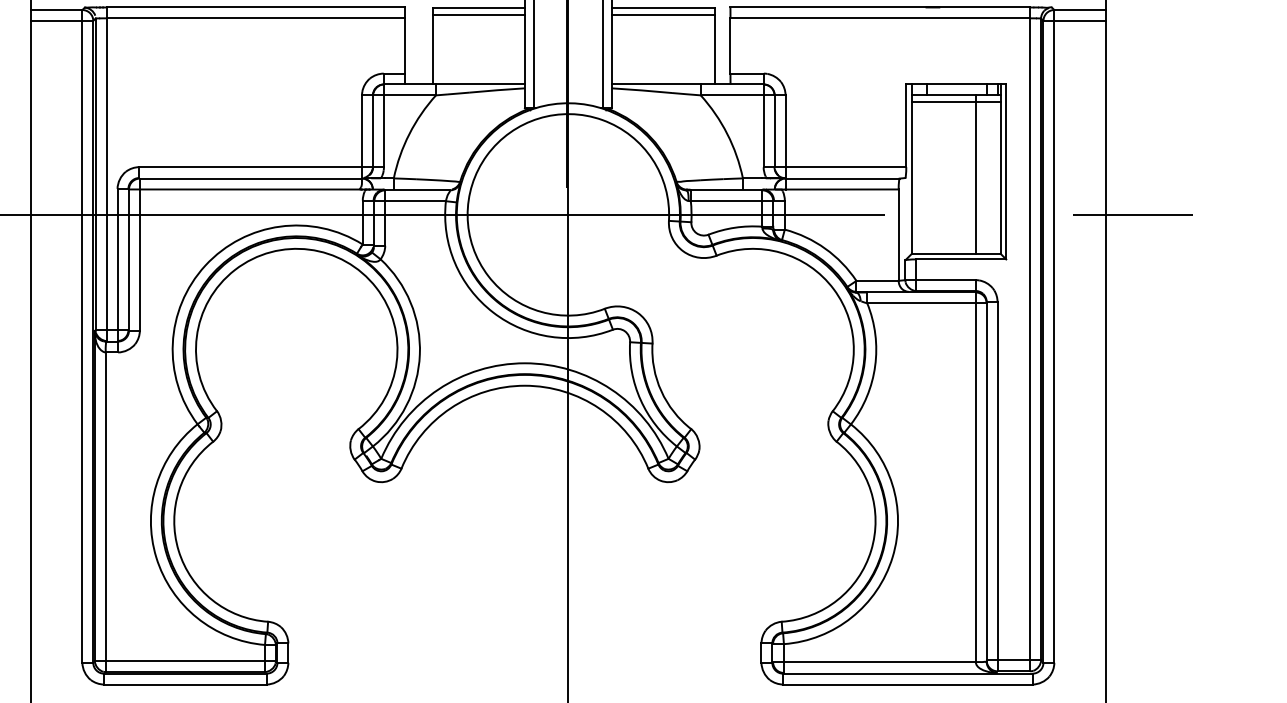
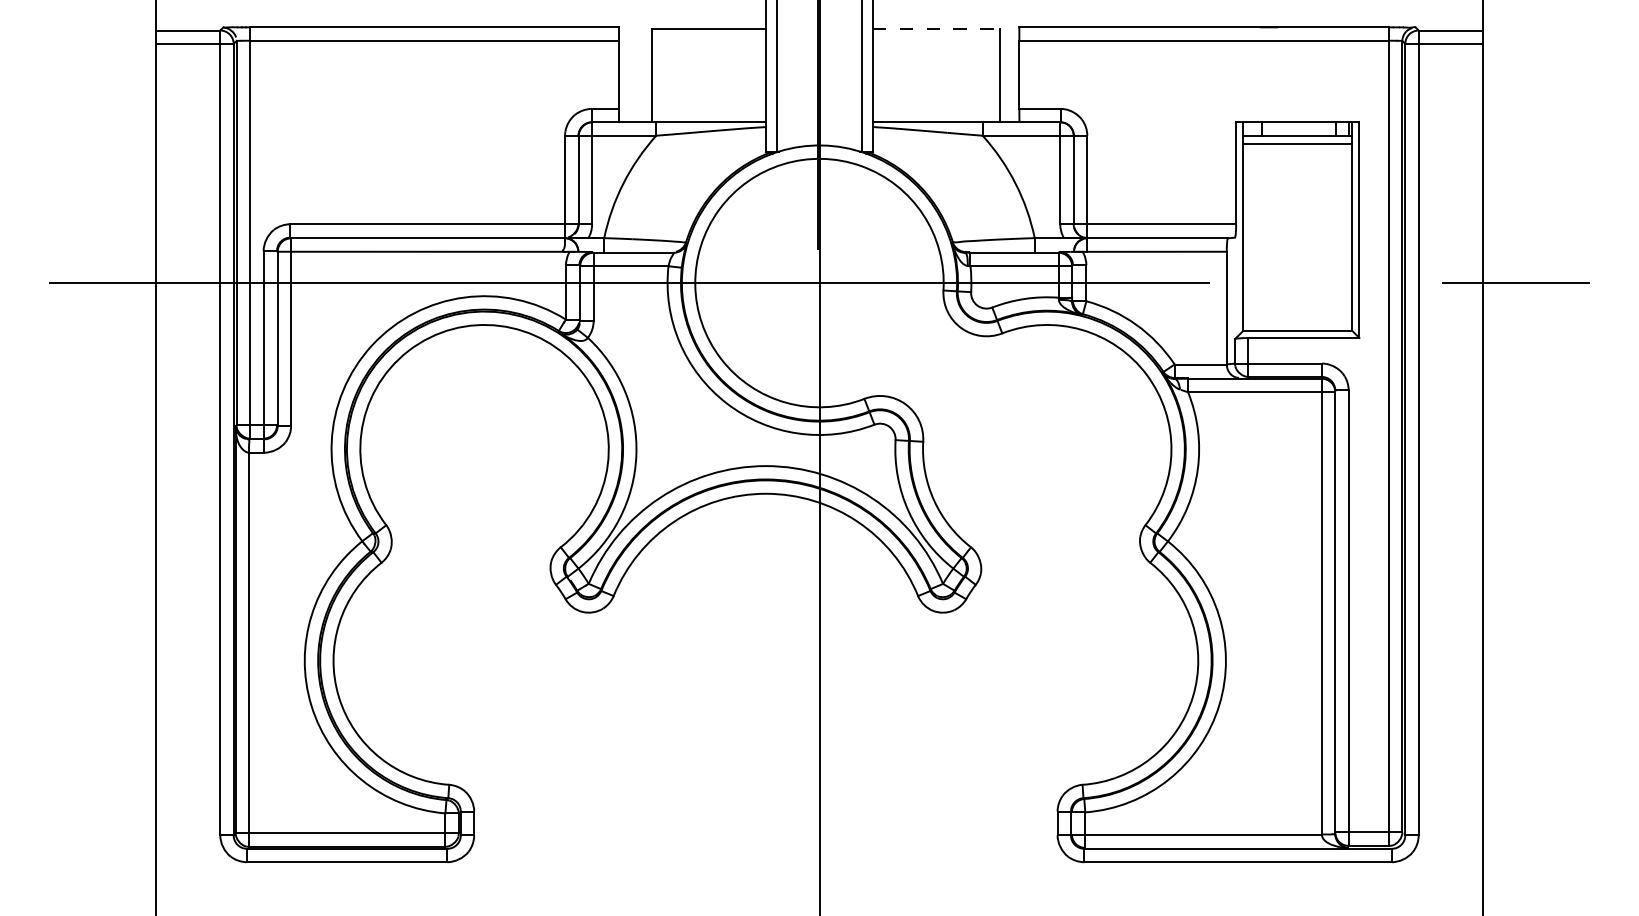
line: (663, 8) -> (936, 28), solid -> dashed
line: (478, 14) -> (708, 36), removed
line: (663, 14) -> (936, 36), removed
line: (975, 173) -> (1321, 232), removed

